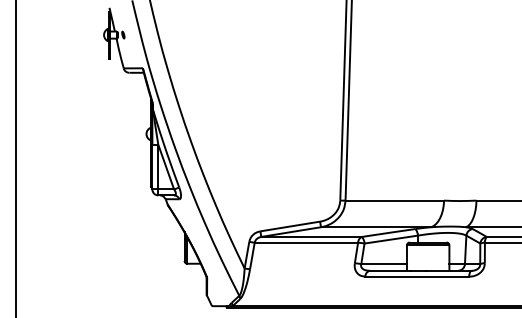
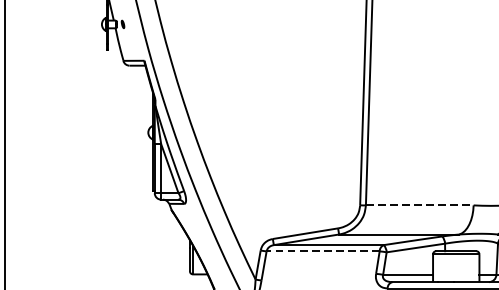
line: (395, 200) -> (420, 205), solid -> dashed
line: (306, 242) -> (323, 251), solid -> dashed

